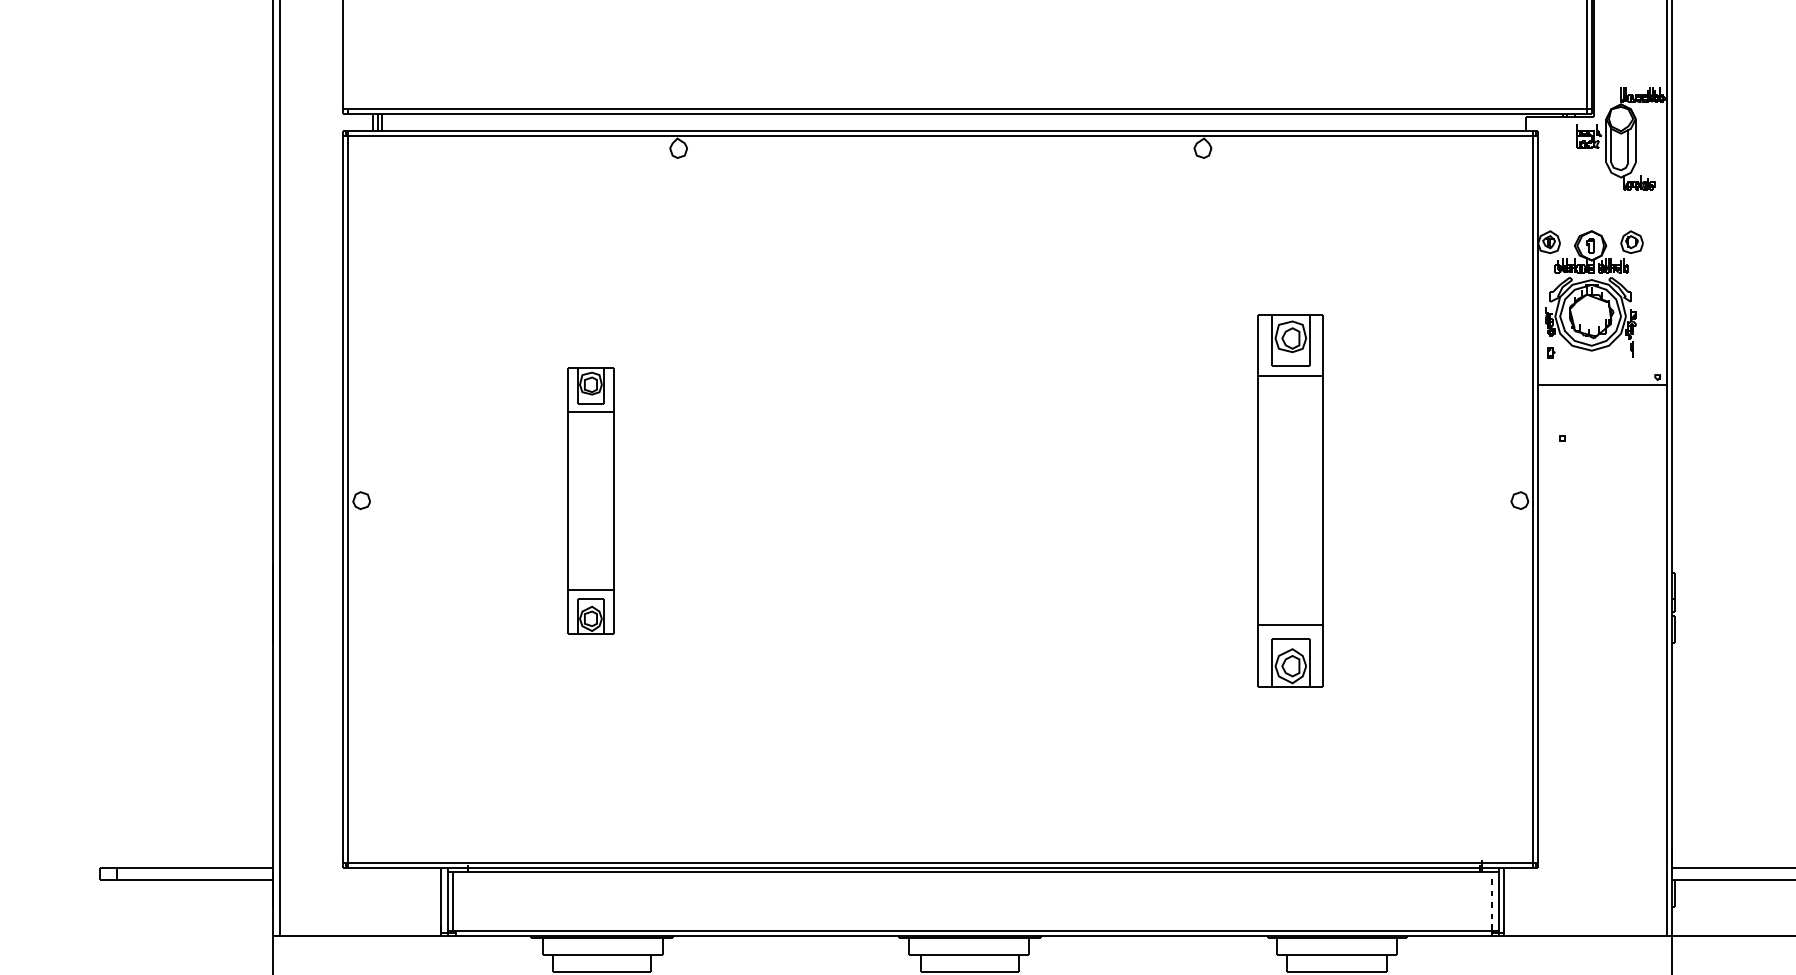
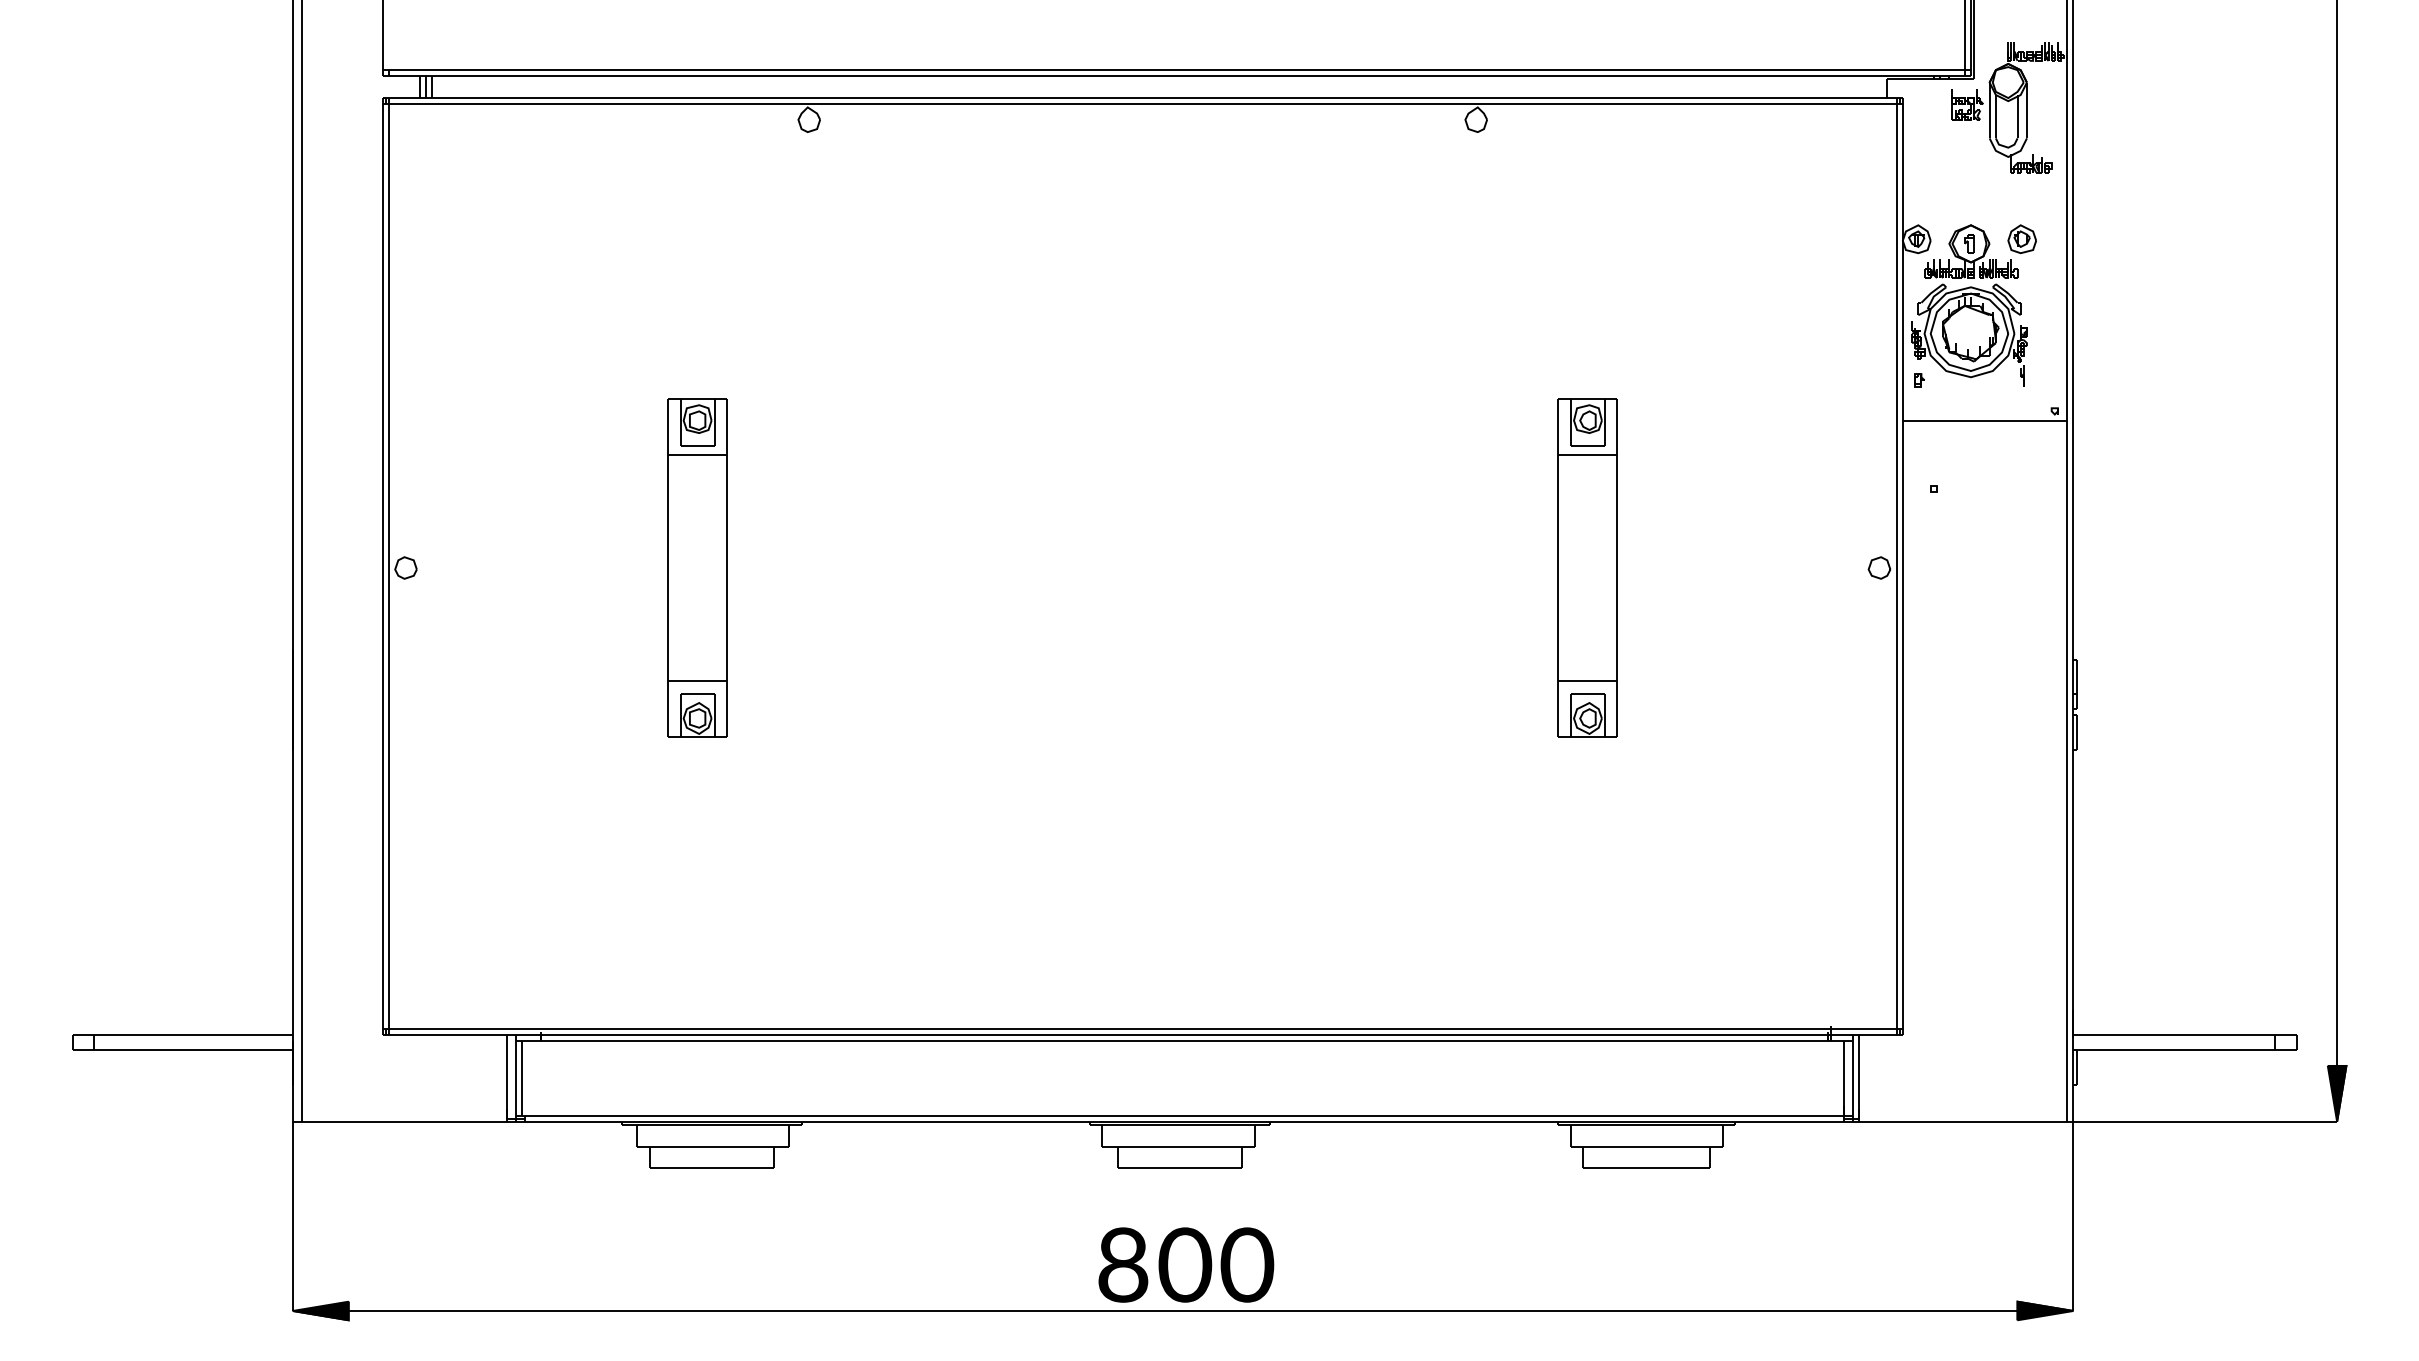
part: (1290, 500) -> (1587, 567), size x0.71
line: (1491, 901) -> (1843, 1077), dashed -> solid

